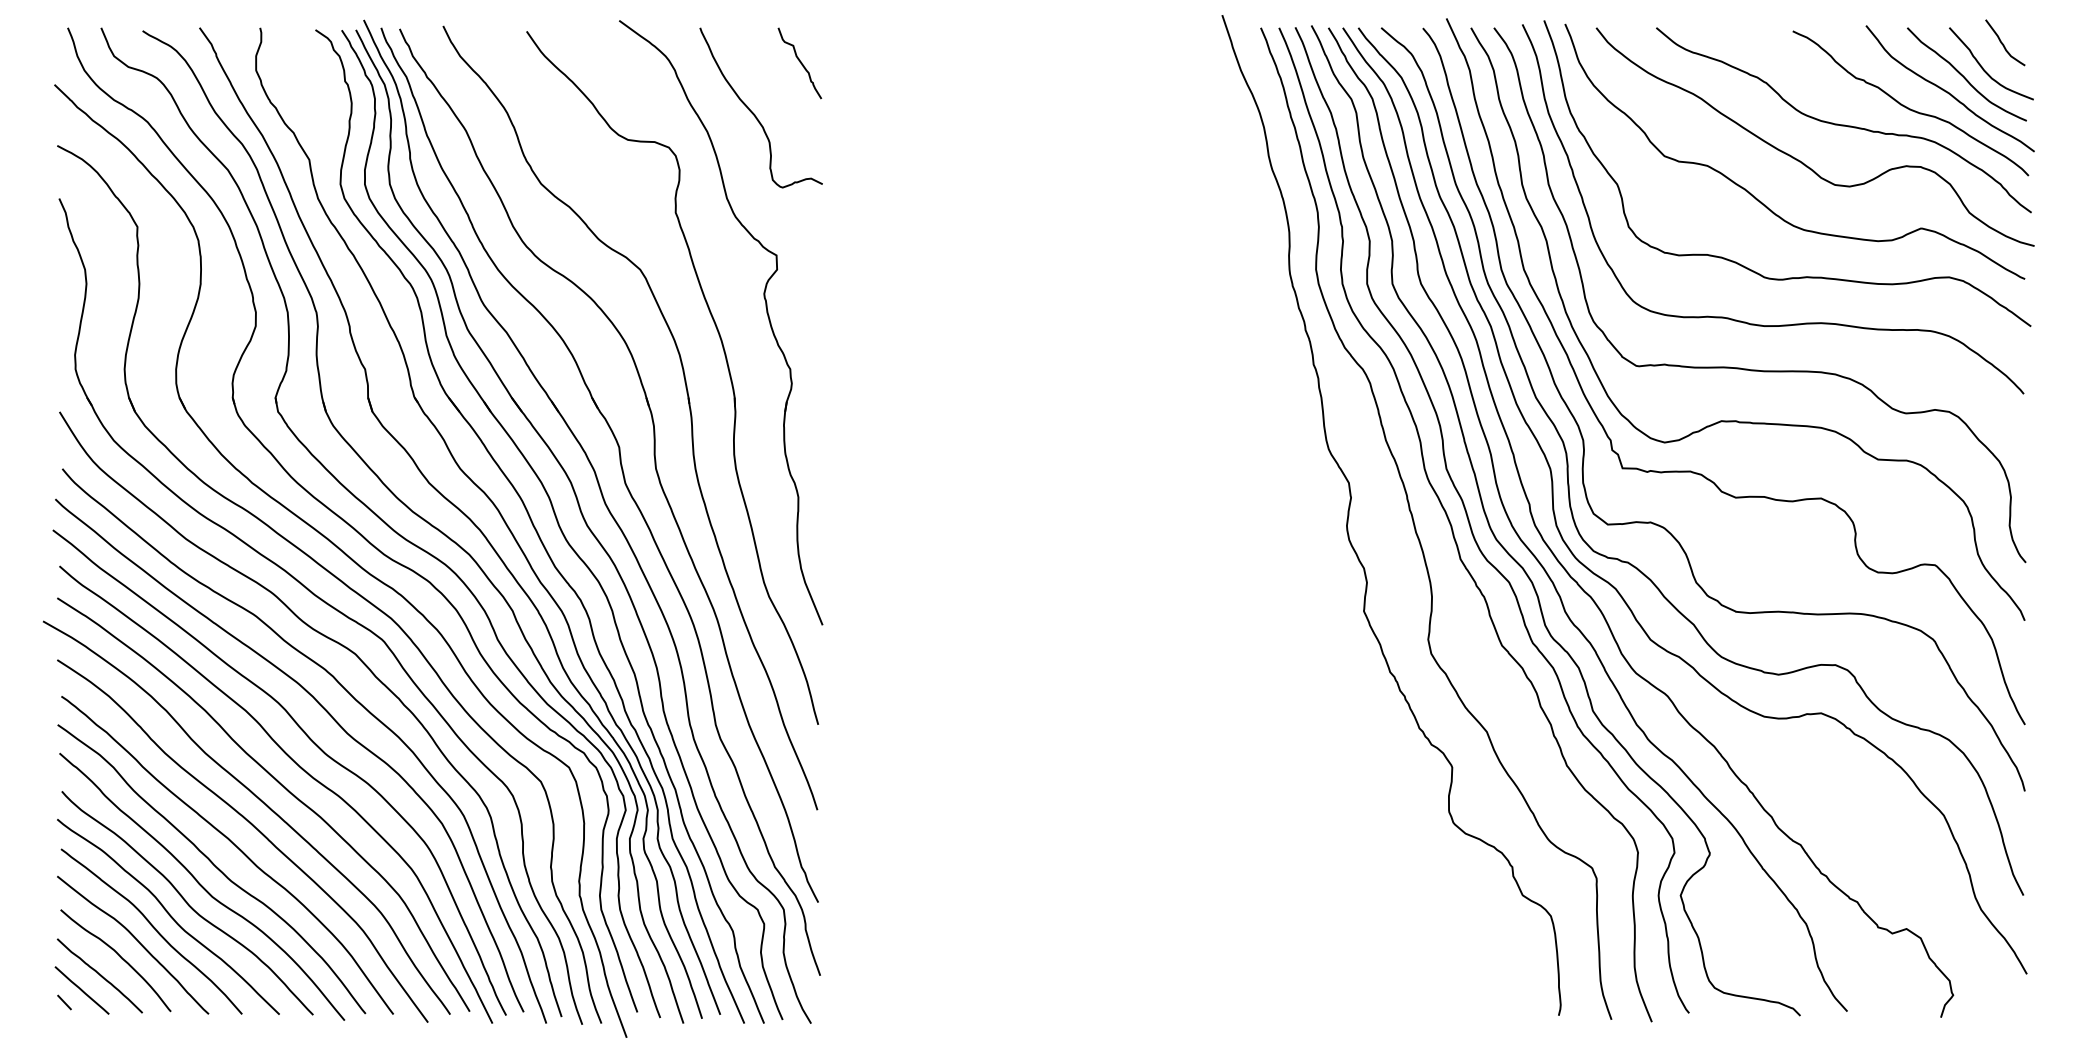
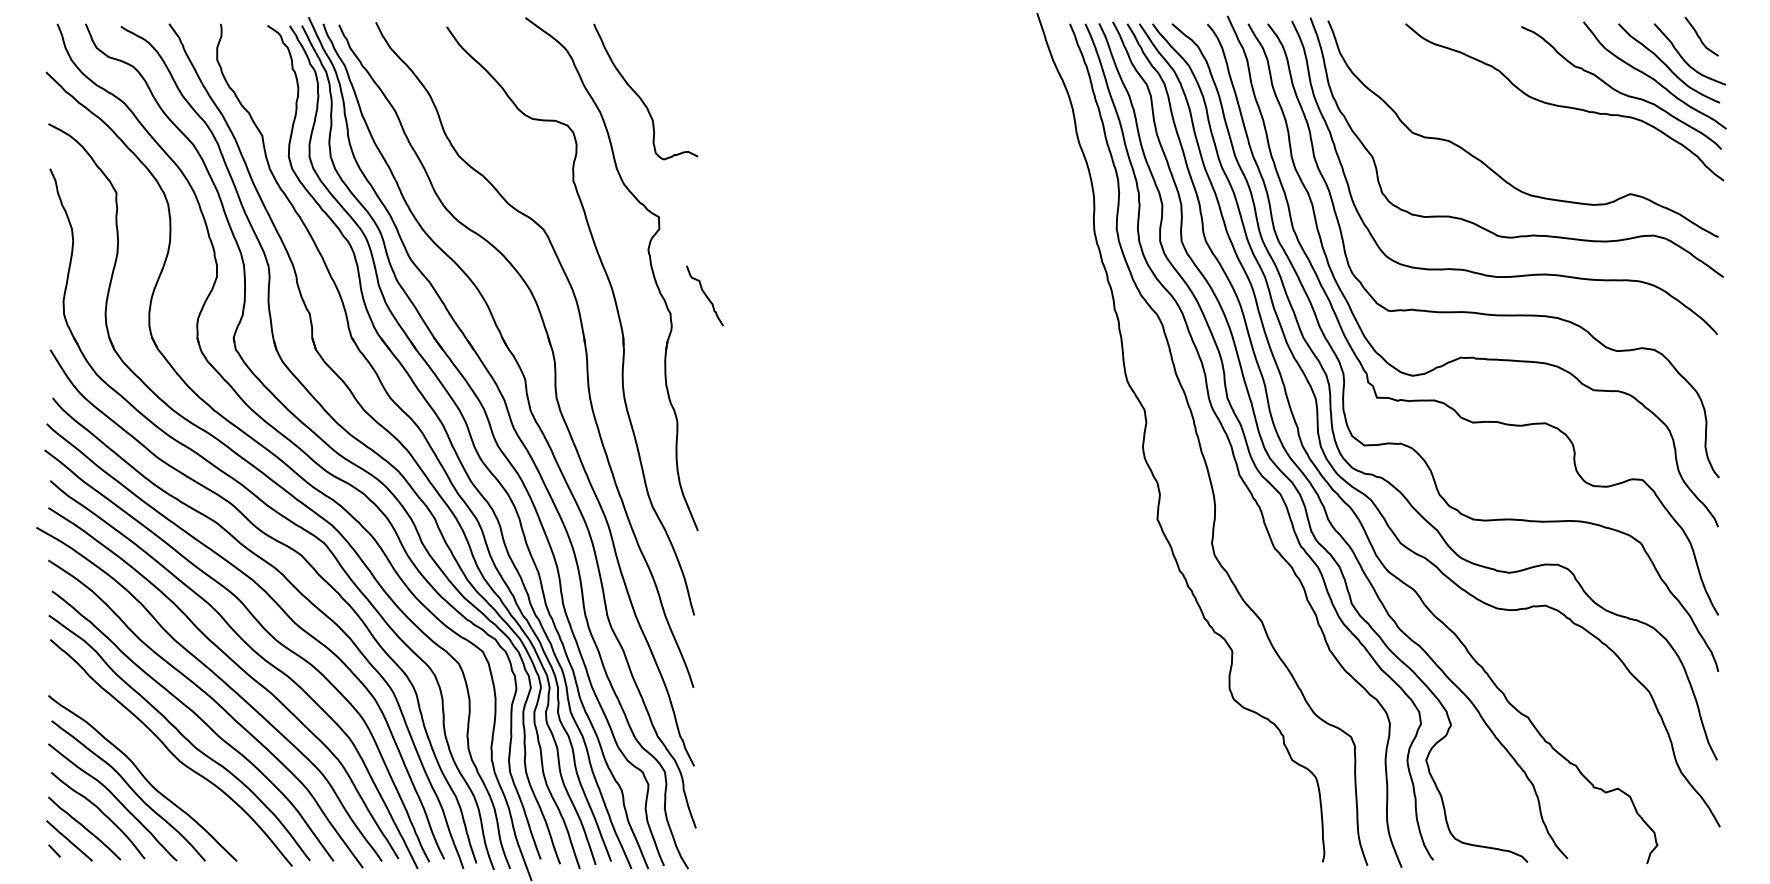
curve: (799, 62) -> (704, 295), moved
curve: (1800, 160) -> (1527, 136), removed
curve: (187, 903) -> (158, 767), removed

